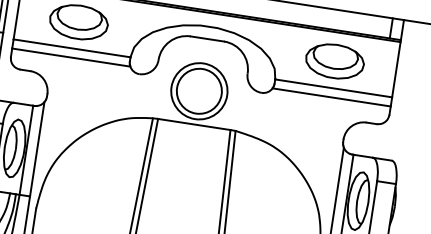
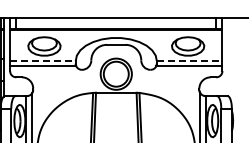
line: (71, 48) -> (42, 61), solid -> dashed
line: (333, 88) -> (189, 61), solid -> dashed

